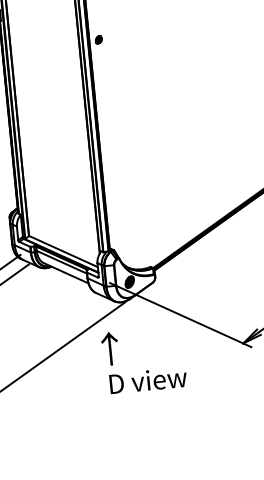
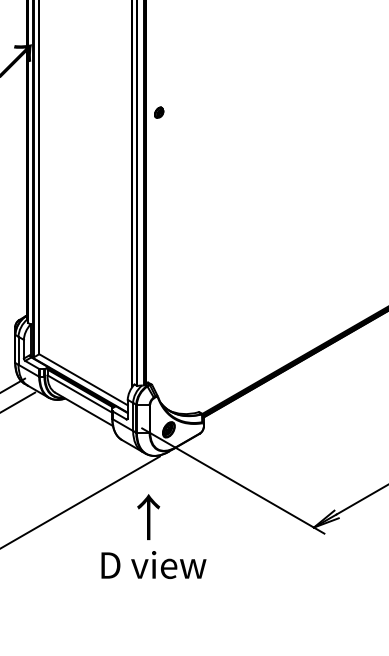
part: (99, 39) -> (159, 112), moved
text: (110, 349) -> (148, 517), moved
text: (148, 380) -> (153, 564), moved

